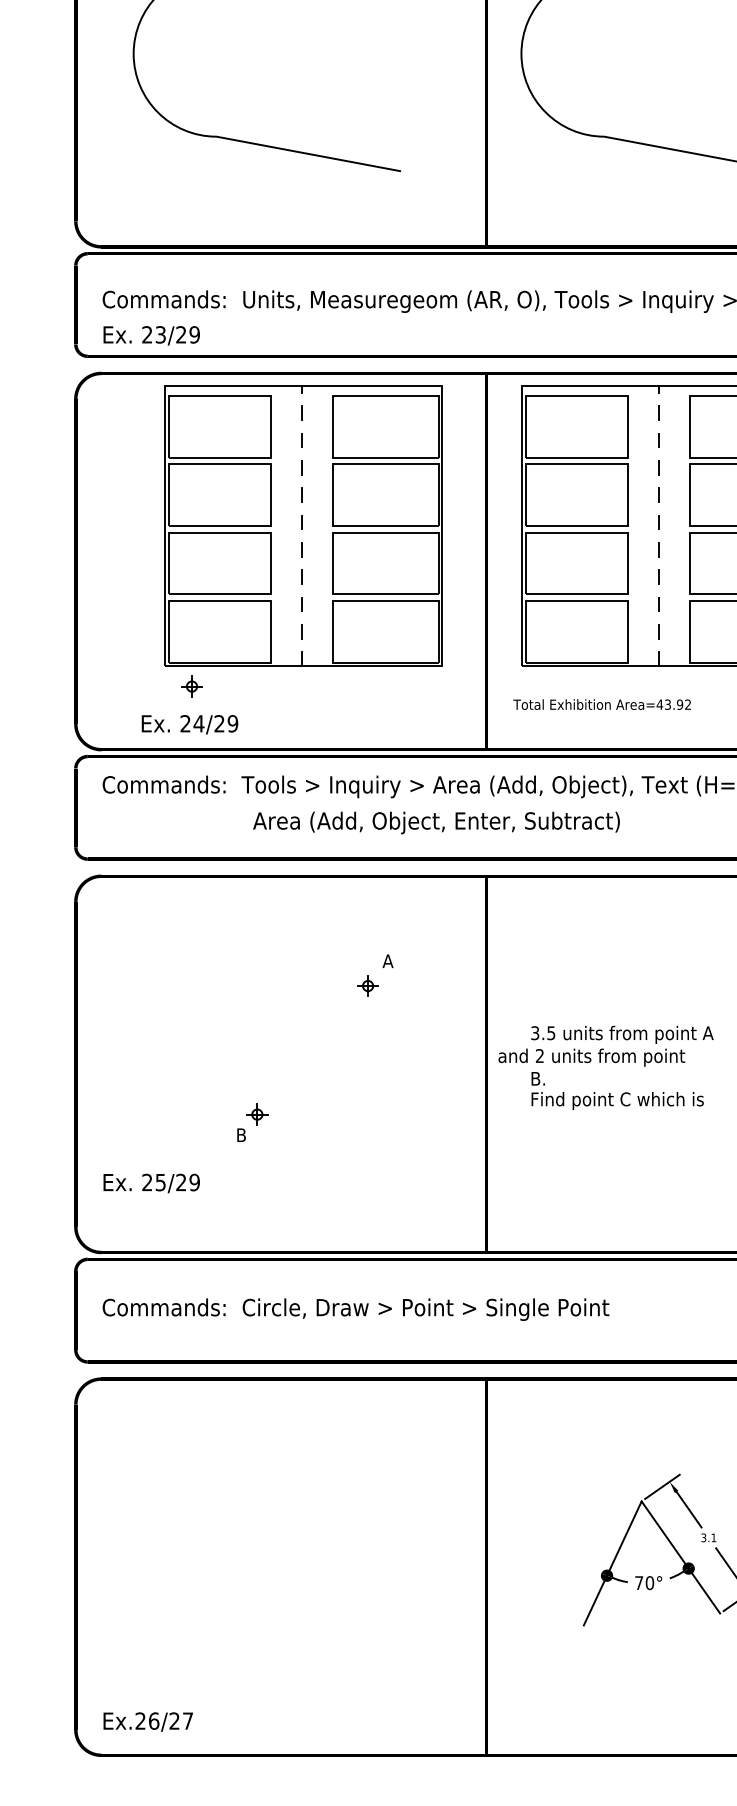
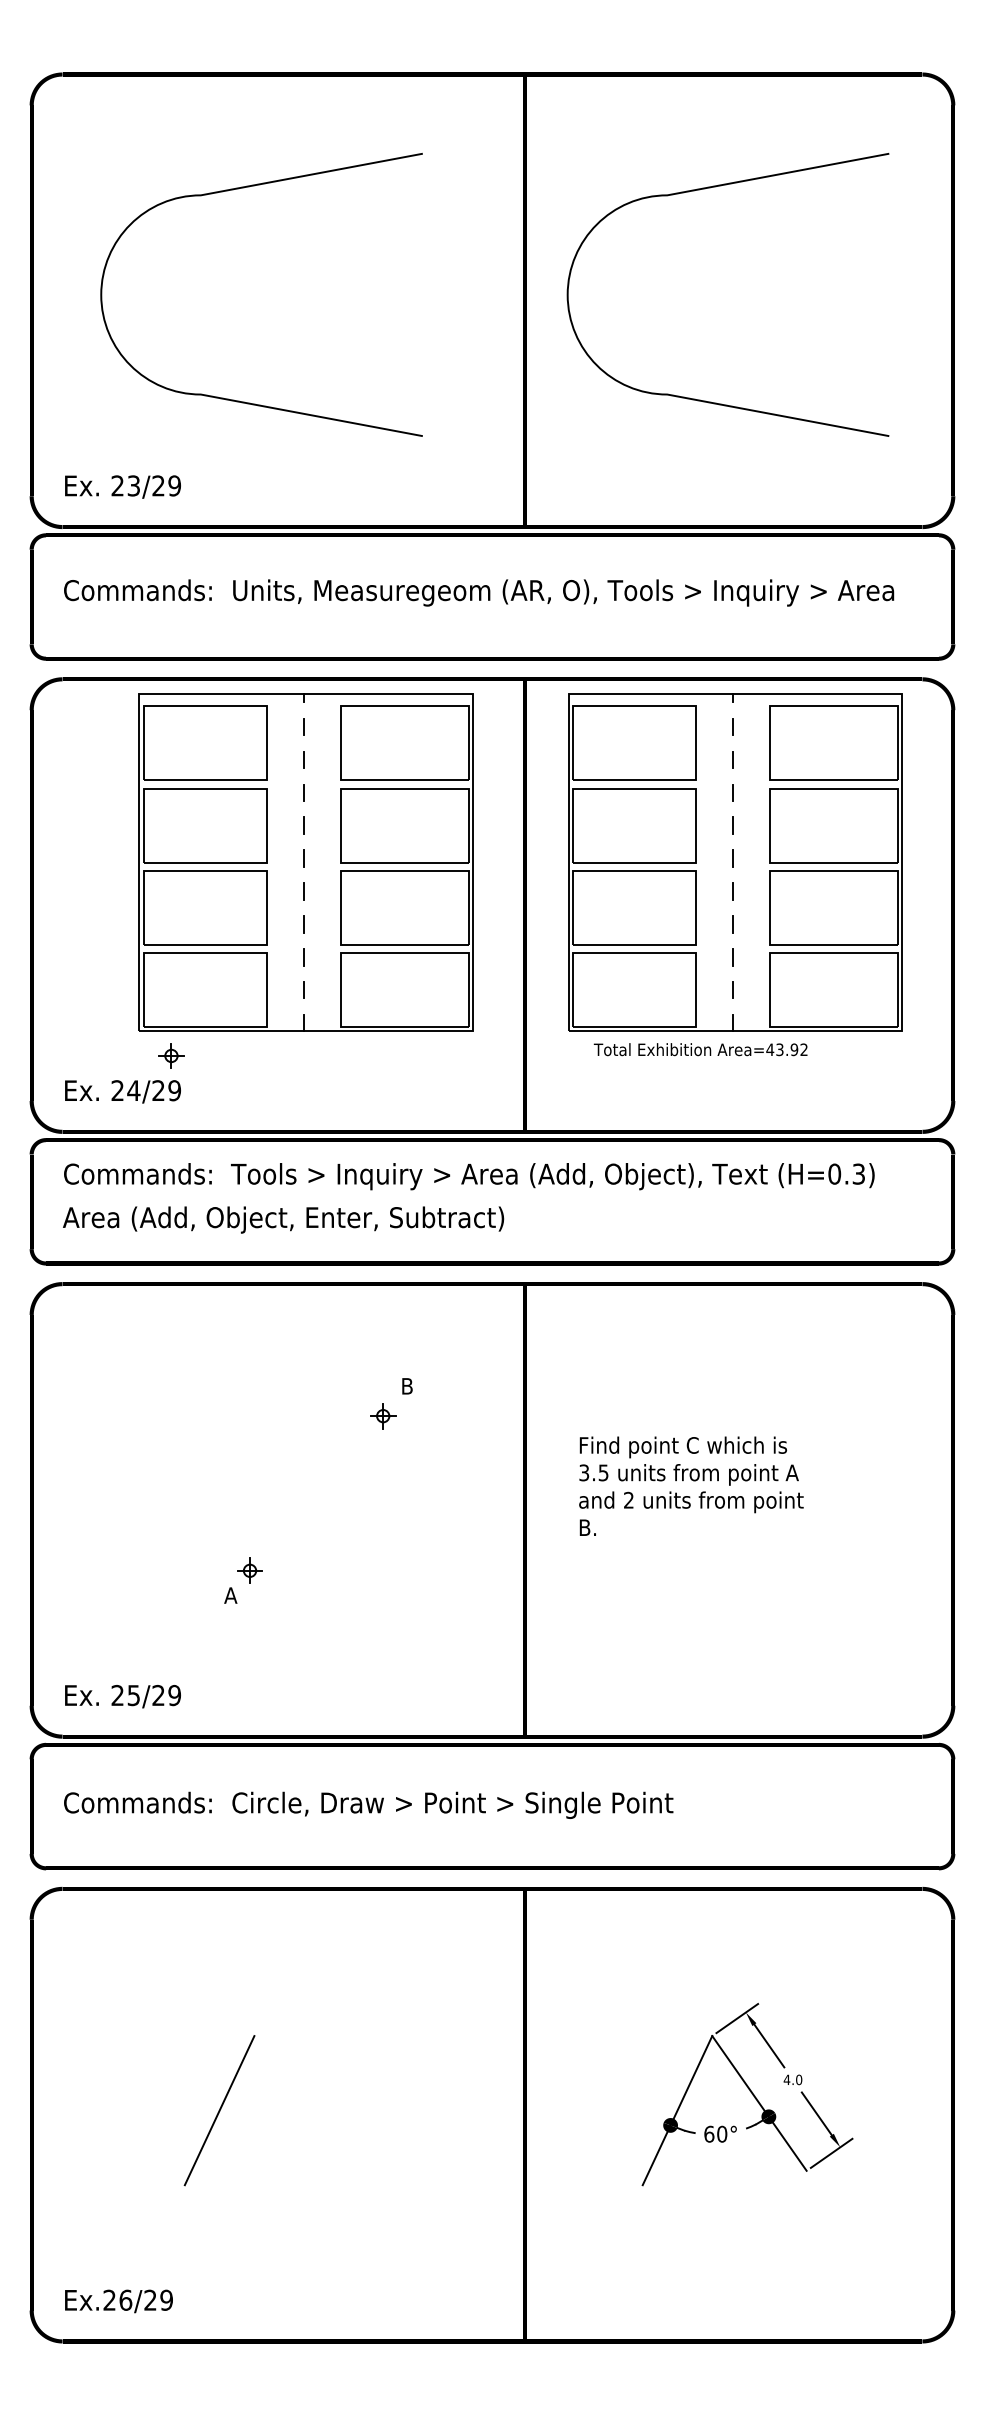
text: (151, 335) -> (122, 486), moved
text: (601, 704) -> (700, 1049), moved
text: (189, 724) -> (122, 1091), moved
text: (436, 822) -> (283, 1219), moved
text: (387, 961) -> (406, 1386), A -> B
text: (591, 1057) -> (691, 1502), moved
text: (616, 1101) -> (682, 1447), moved
text: (241, 1135) -> (230, 1595), B -> A
text: (151, 1183) -> (122, 1696), moved
text: (708, 1537) -> (792, 2079), 3.1 -> 4.0
line: (231, 1563) -> (219, 2110), added
text: (639, 1582) -> (709, 2133), 70° -> 60°
text: (187, 1720) -> (166, 2299), Ex.26/27 -> Ex.26/29

